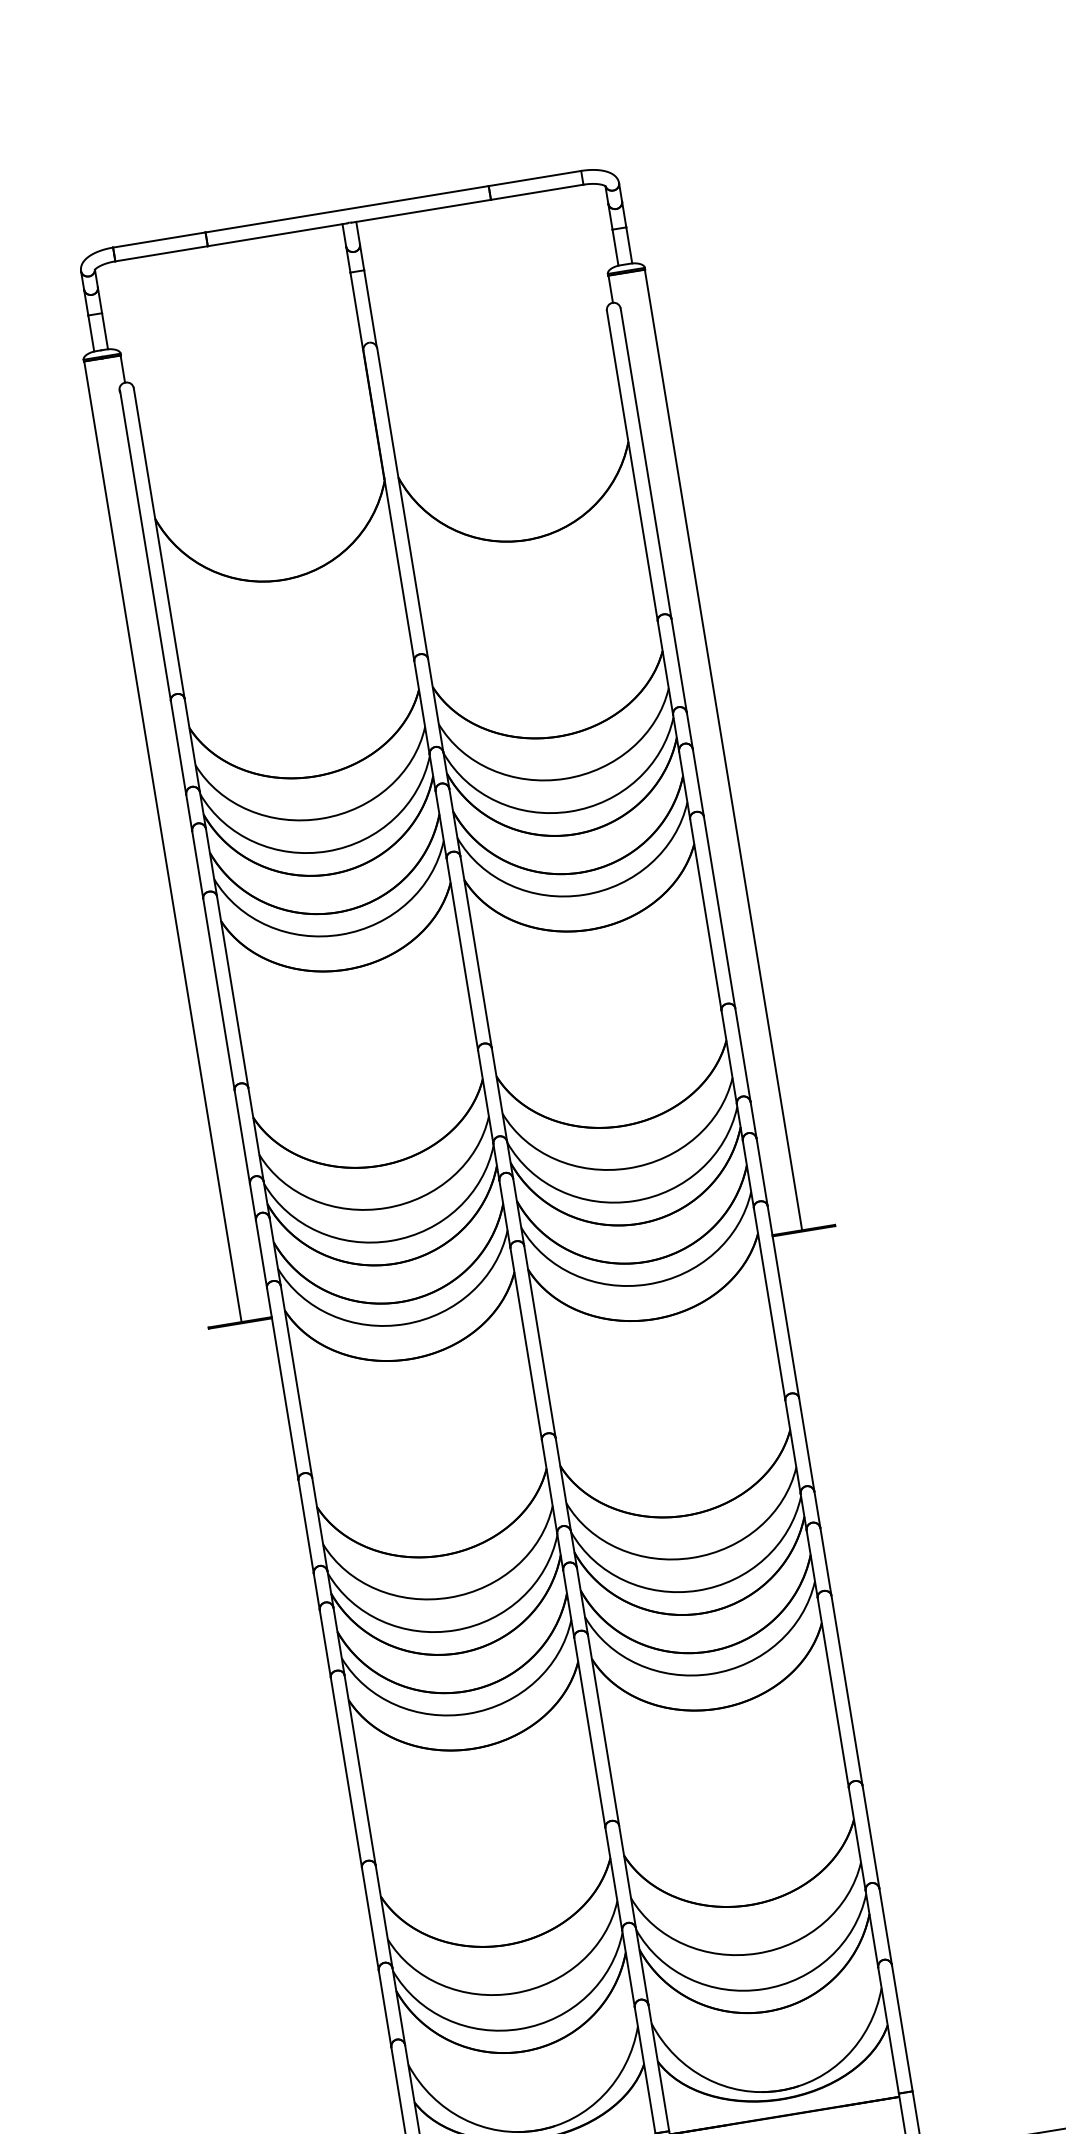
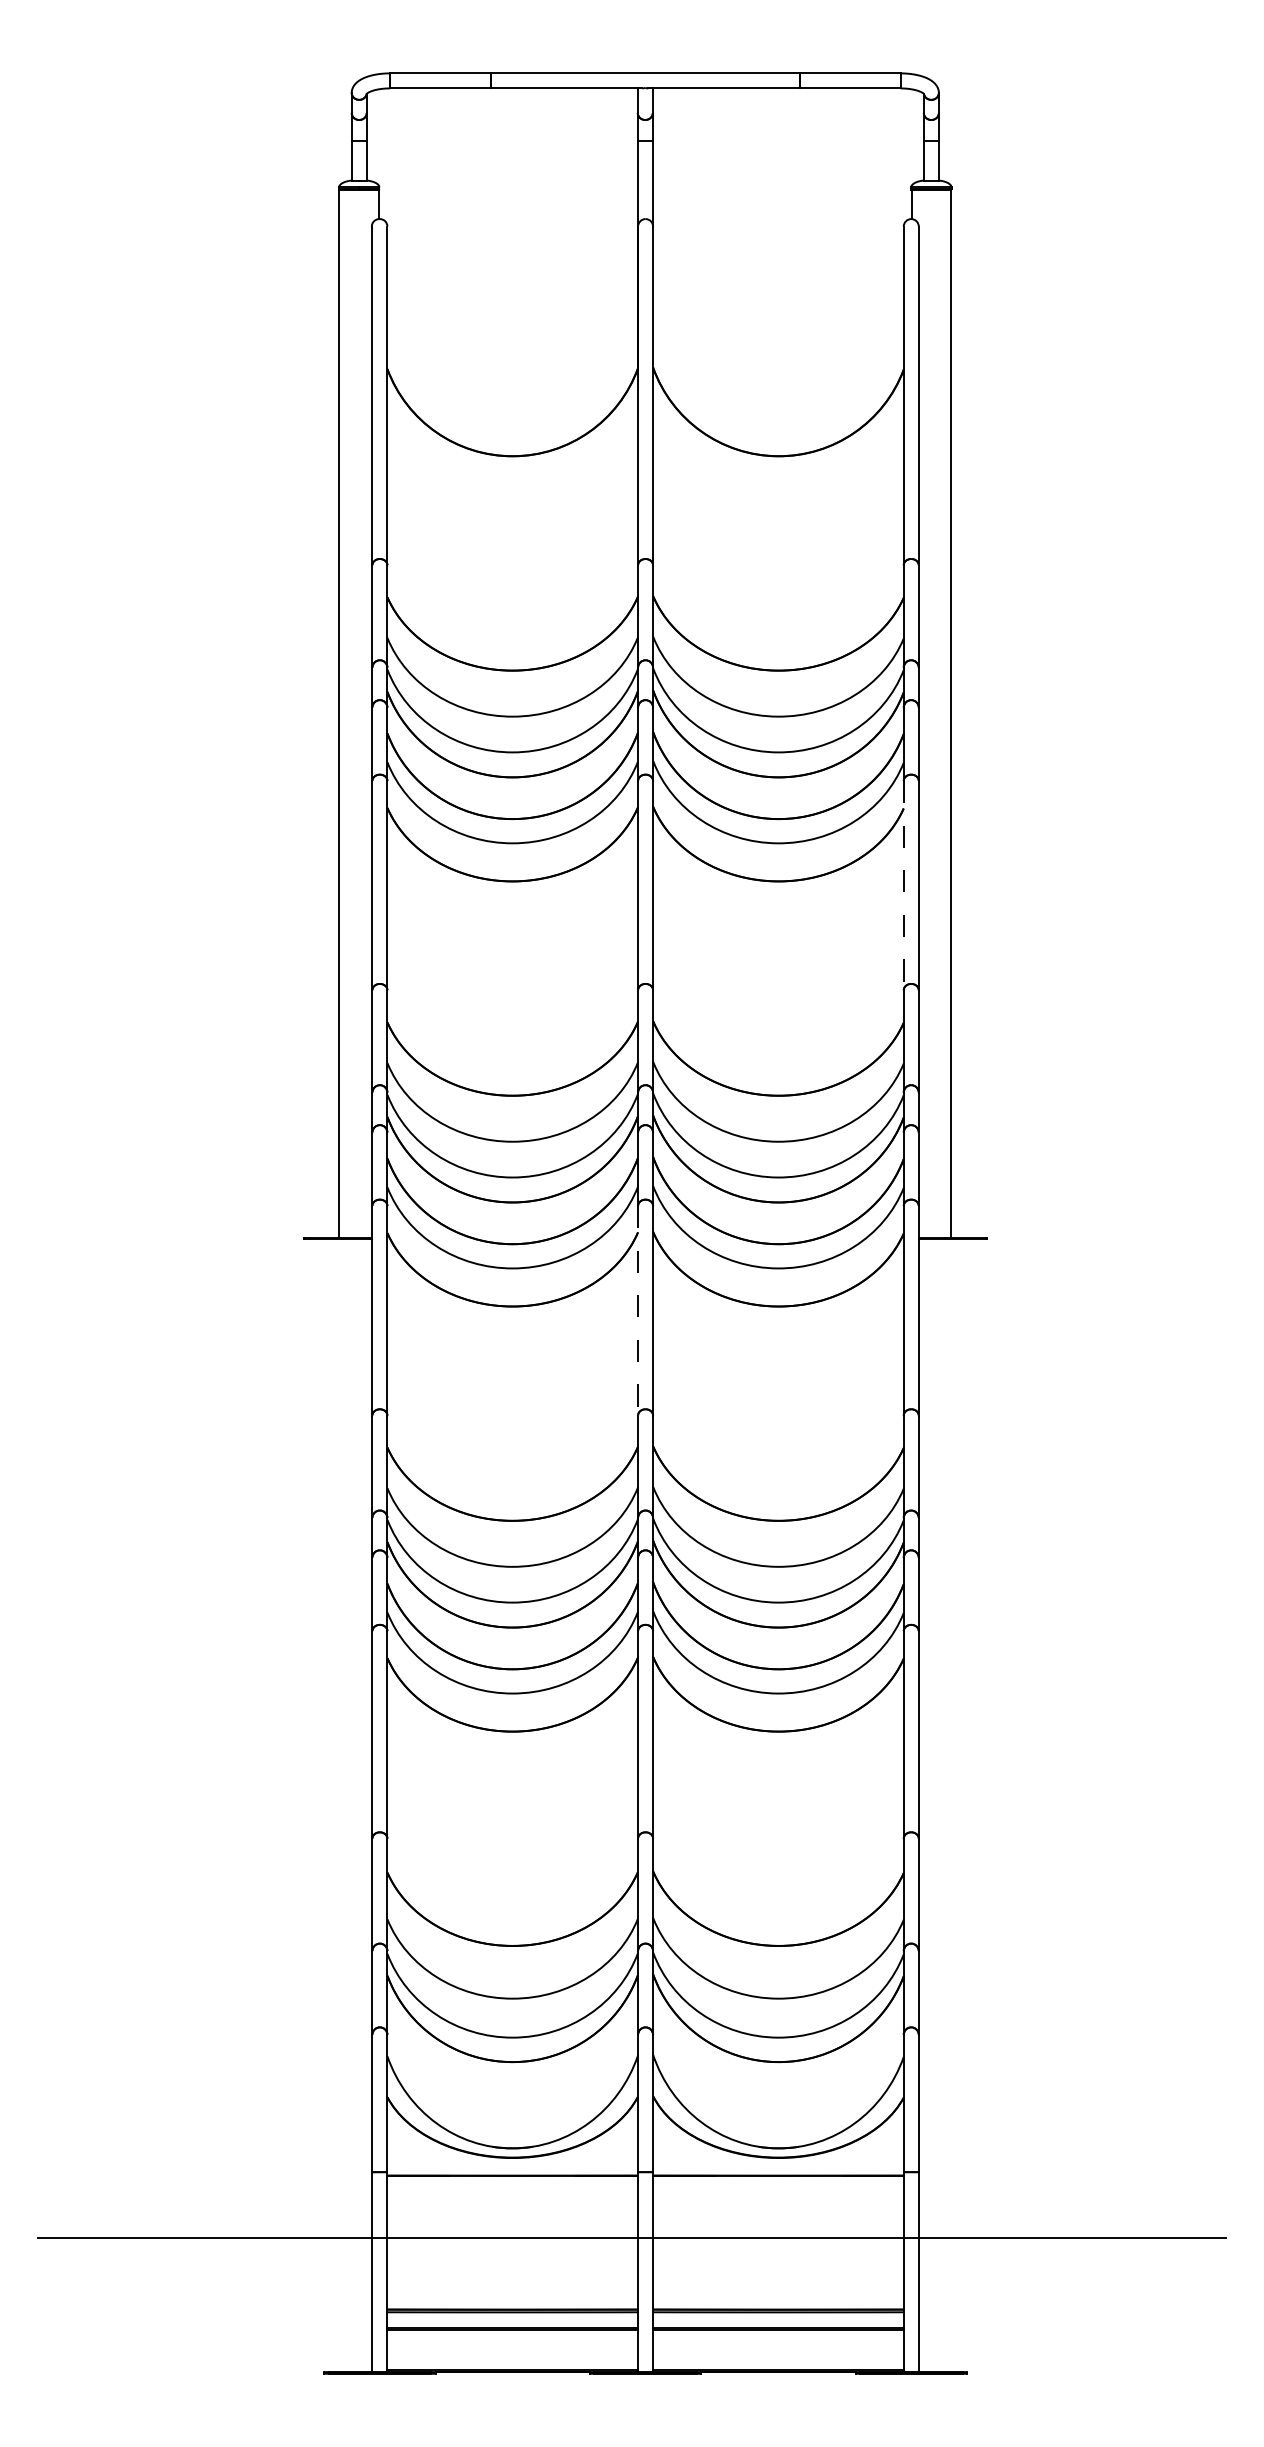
line: (705, 914) -> (903, 885), solid -> dashed
line: (526, 1343) -> (638, 1310), solid -> dashed

